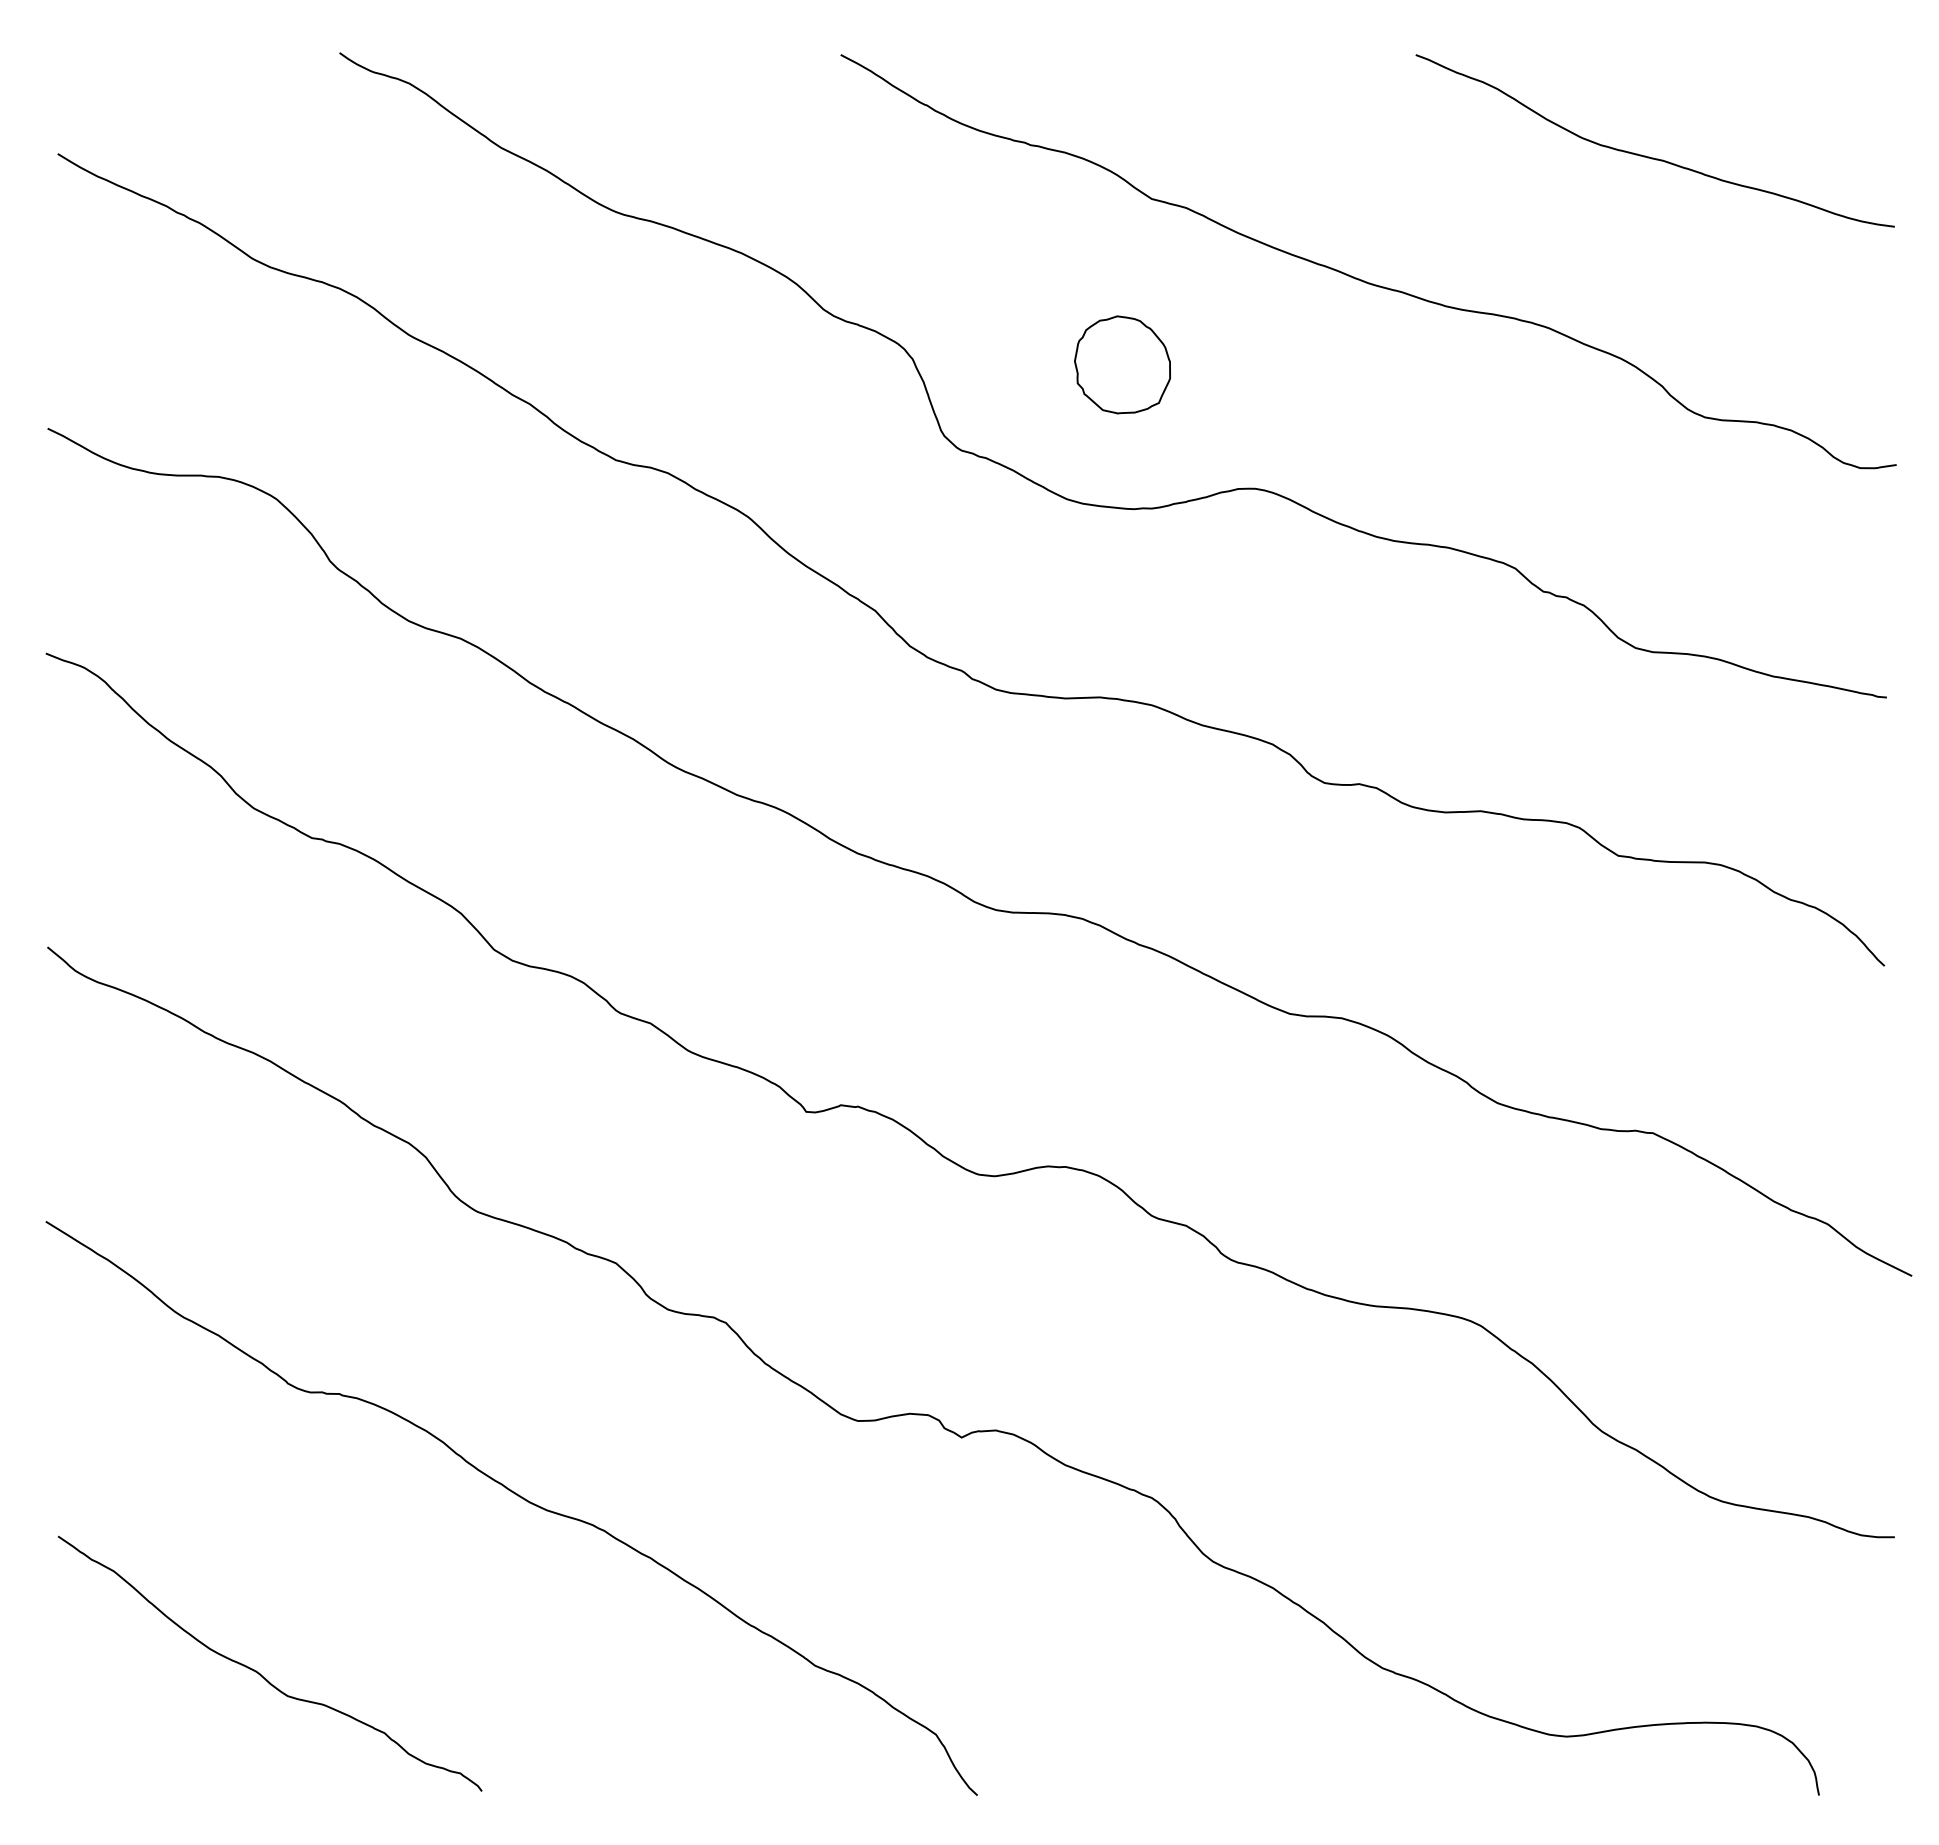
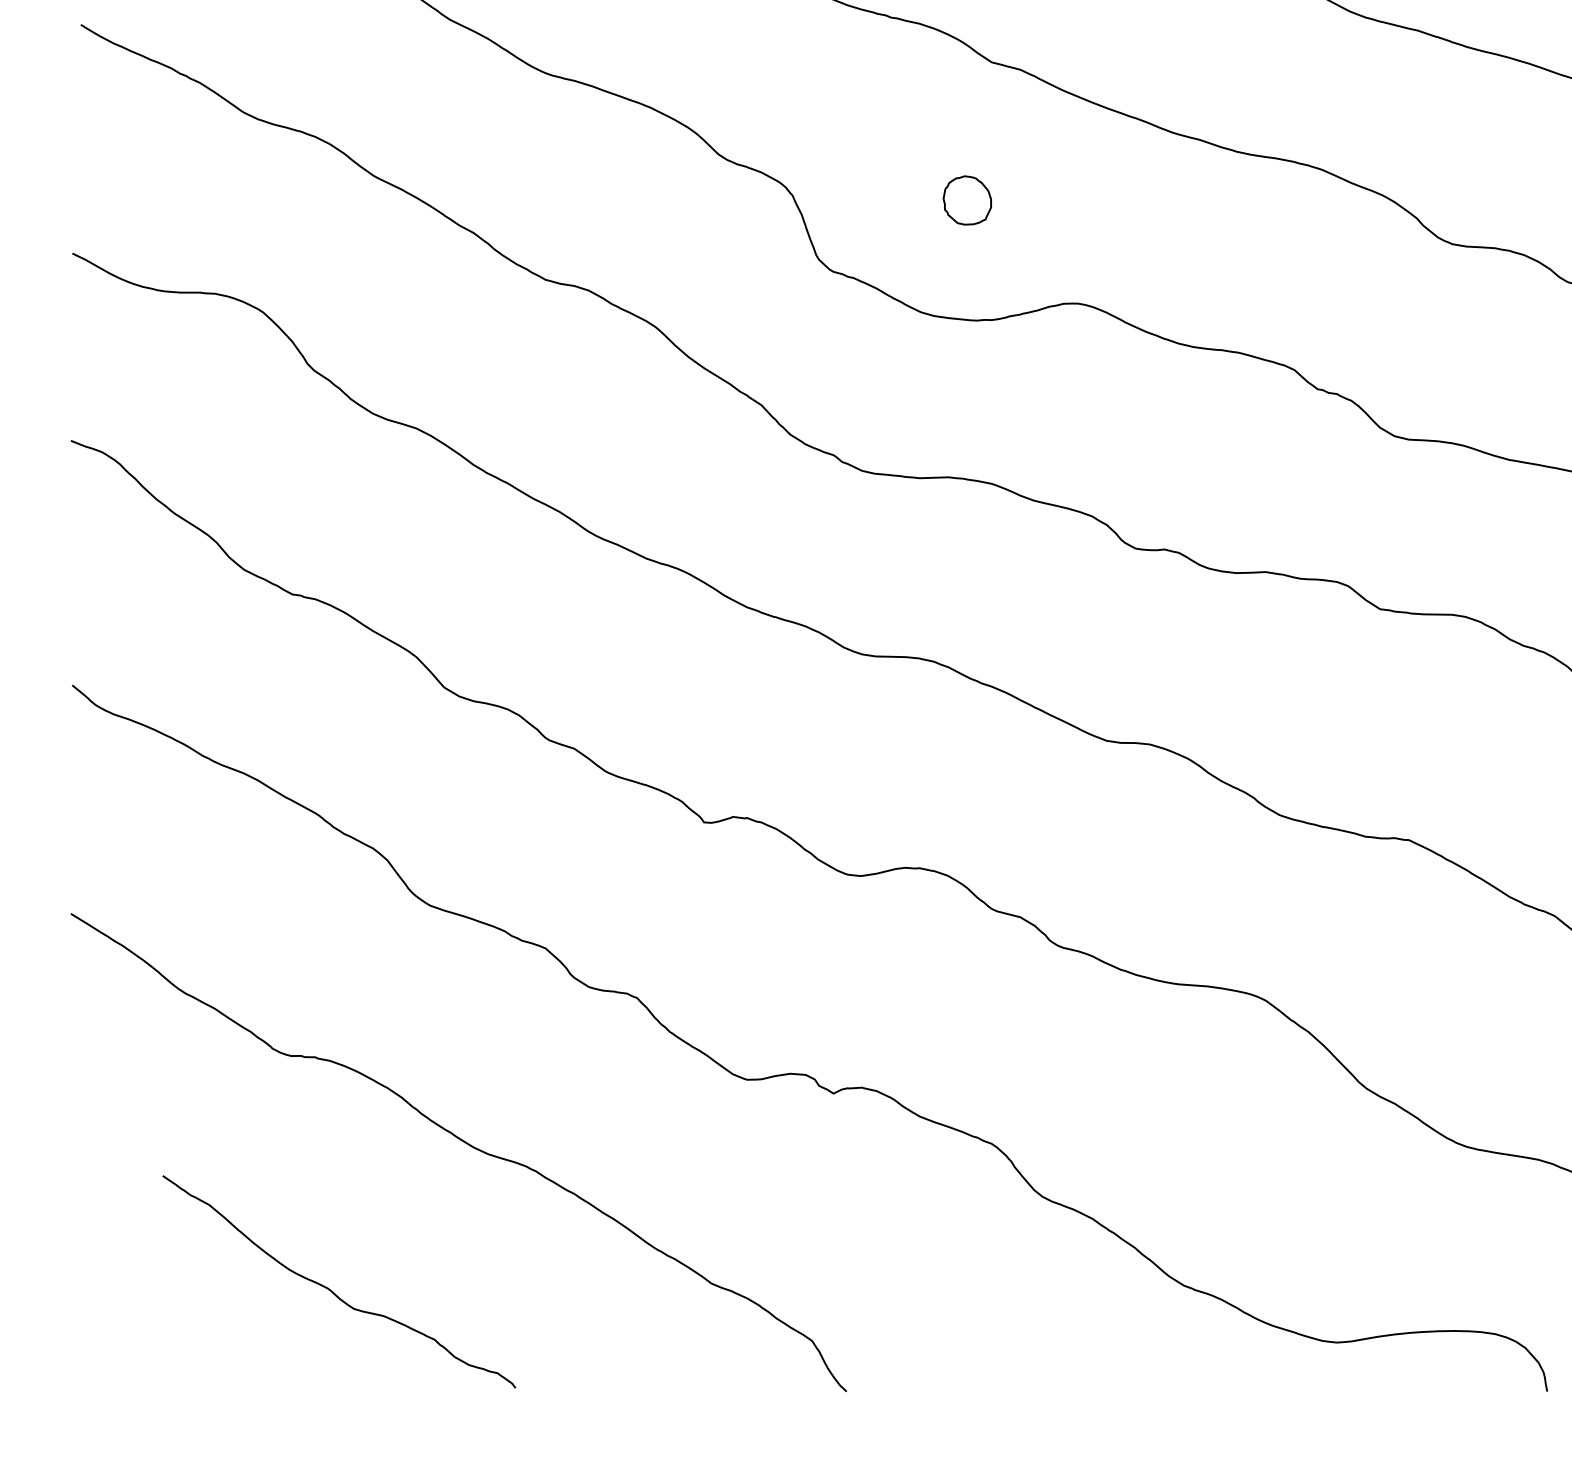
part: (1122, 364) -> (967, 200), size x0.6
curve: (259, 1672) -> (330, 1289), moved

